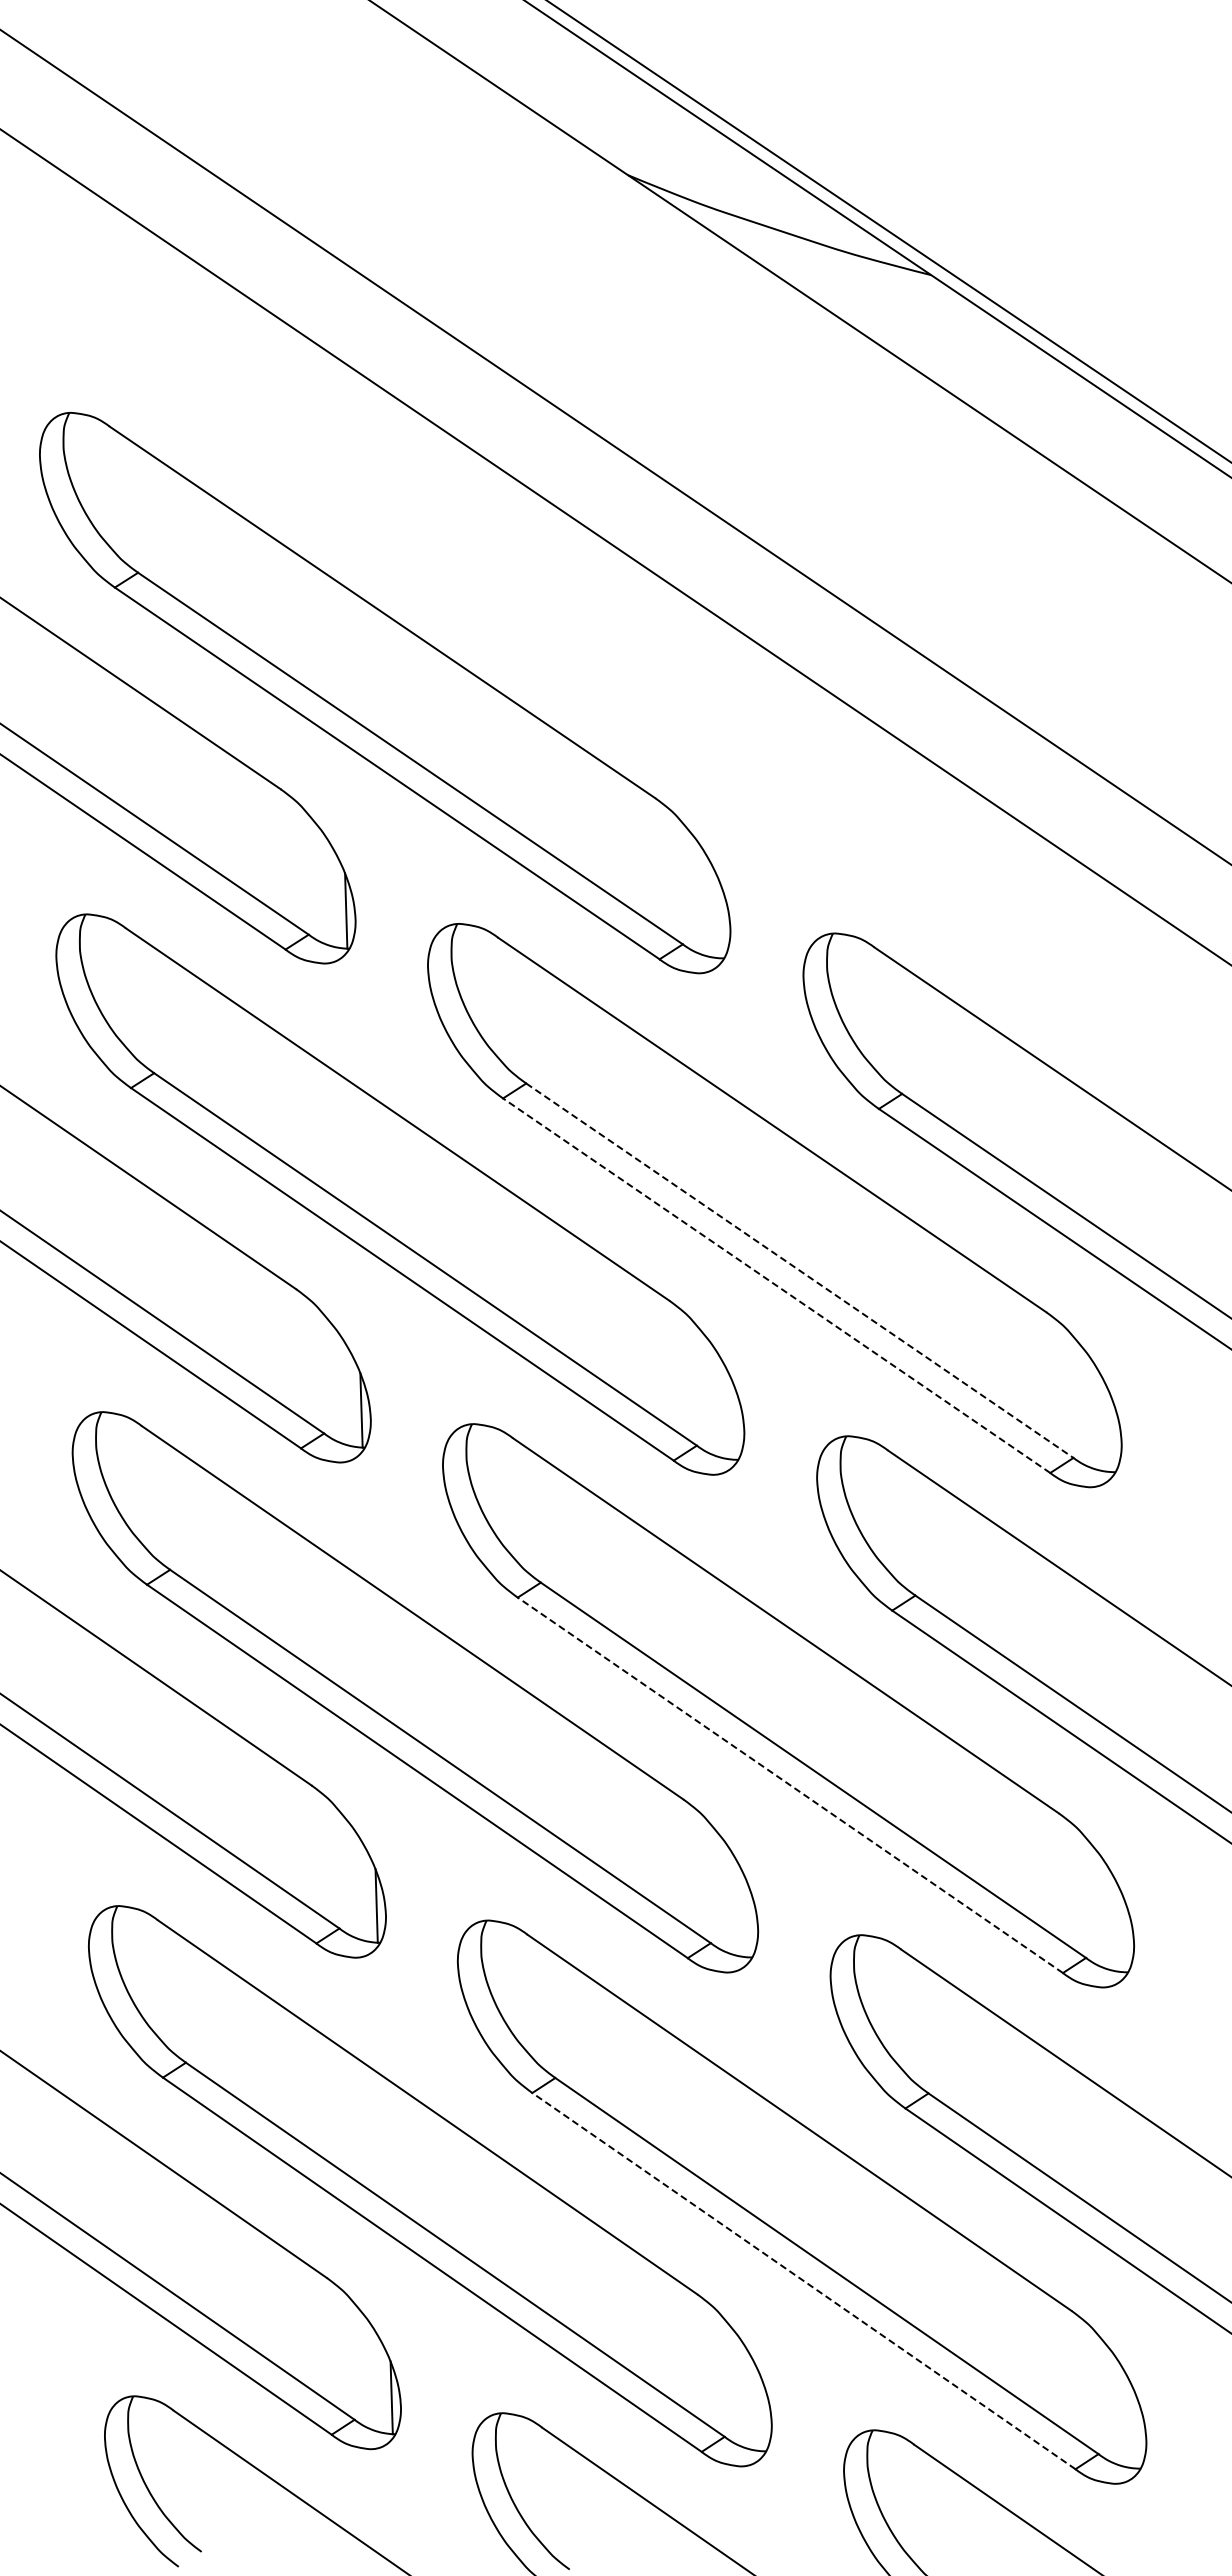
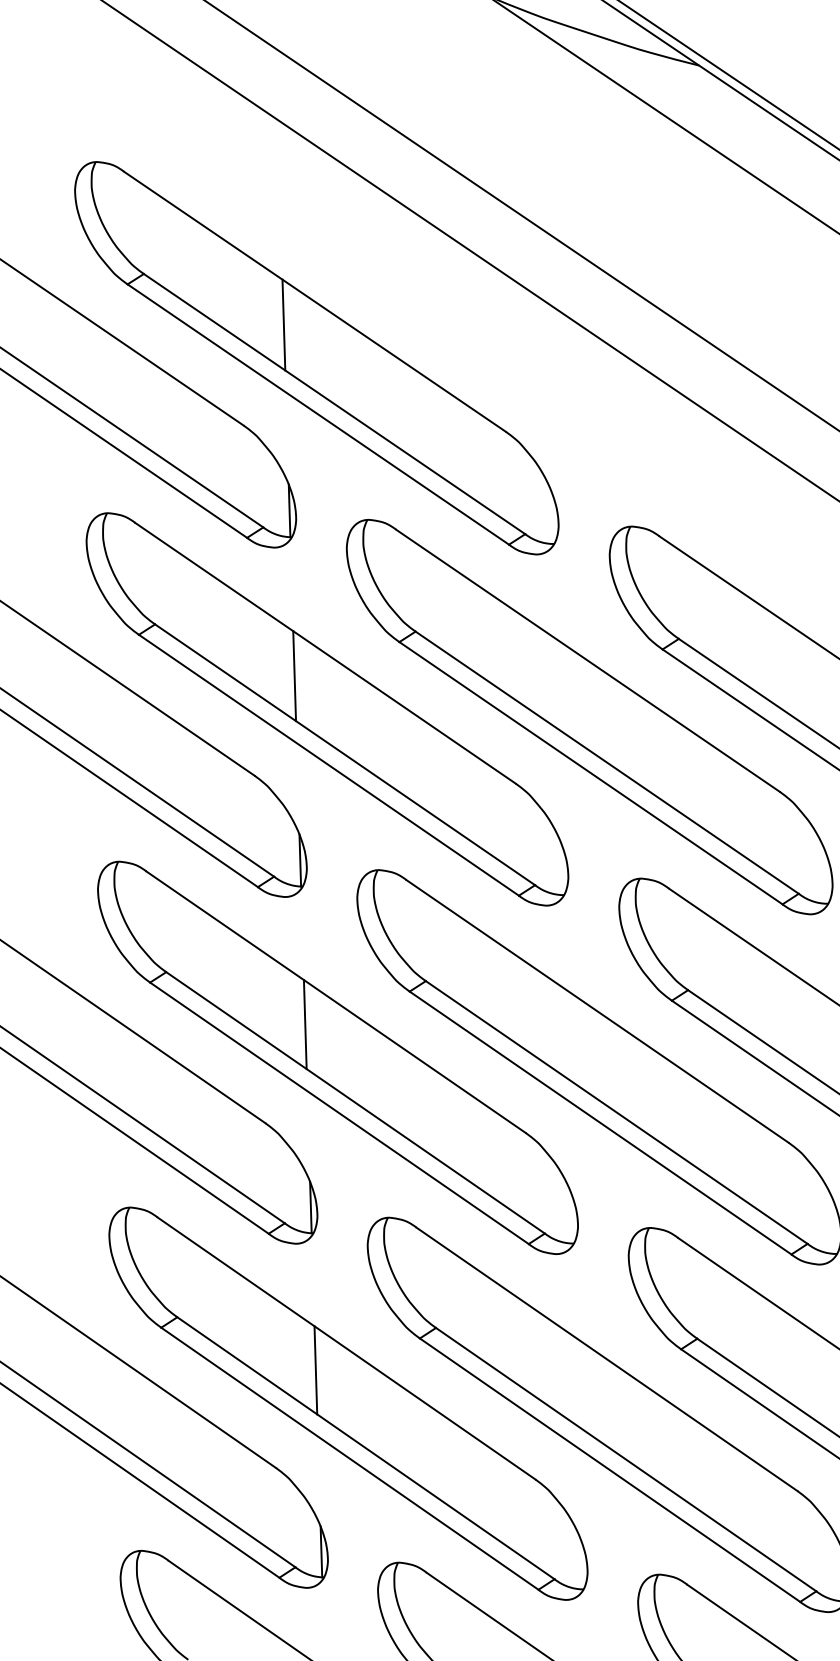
line: (338, 645) -> (284, 324), added
line: (353, 1146) -> (294, 675), added
line: (799, 1270) -> (606, 762), dashed -> solid
line: (776, 1285) -> (590, 773), dashed -> solid
line: (368, 1644) -> (305, 1024), added
line: (790, 1785) -> (600, 1123), dashed -> solid
line: (383, 2138) -> (315, 1370), added
line: (803, 2280) -> (609, 1469), dashed -> solid

